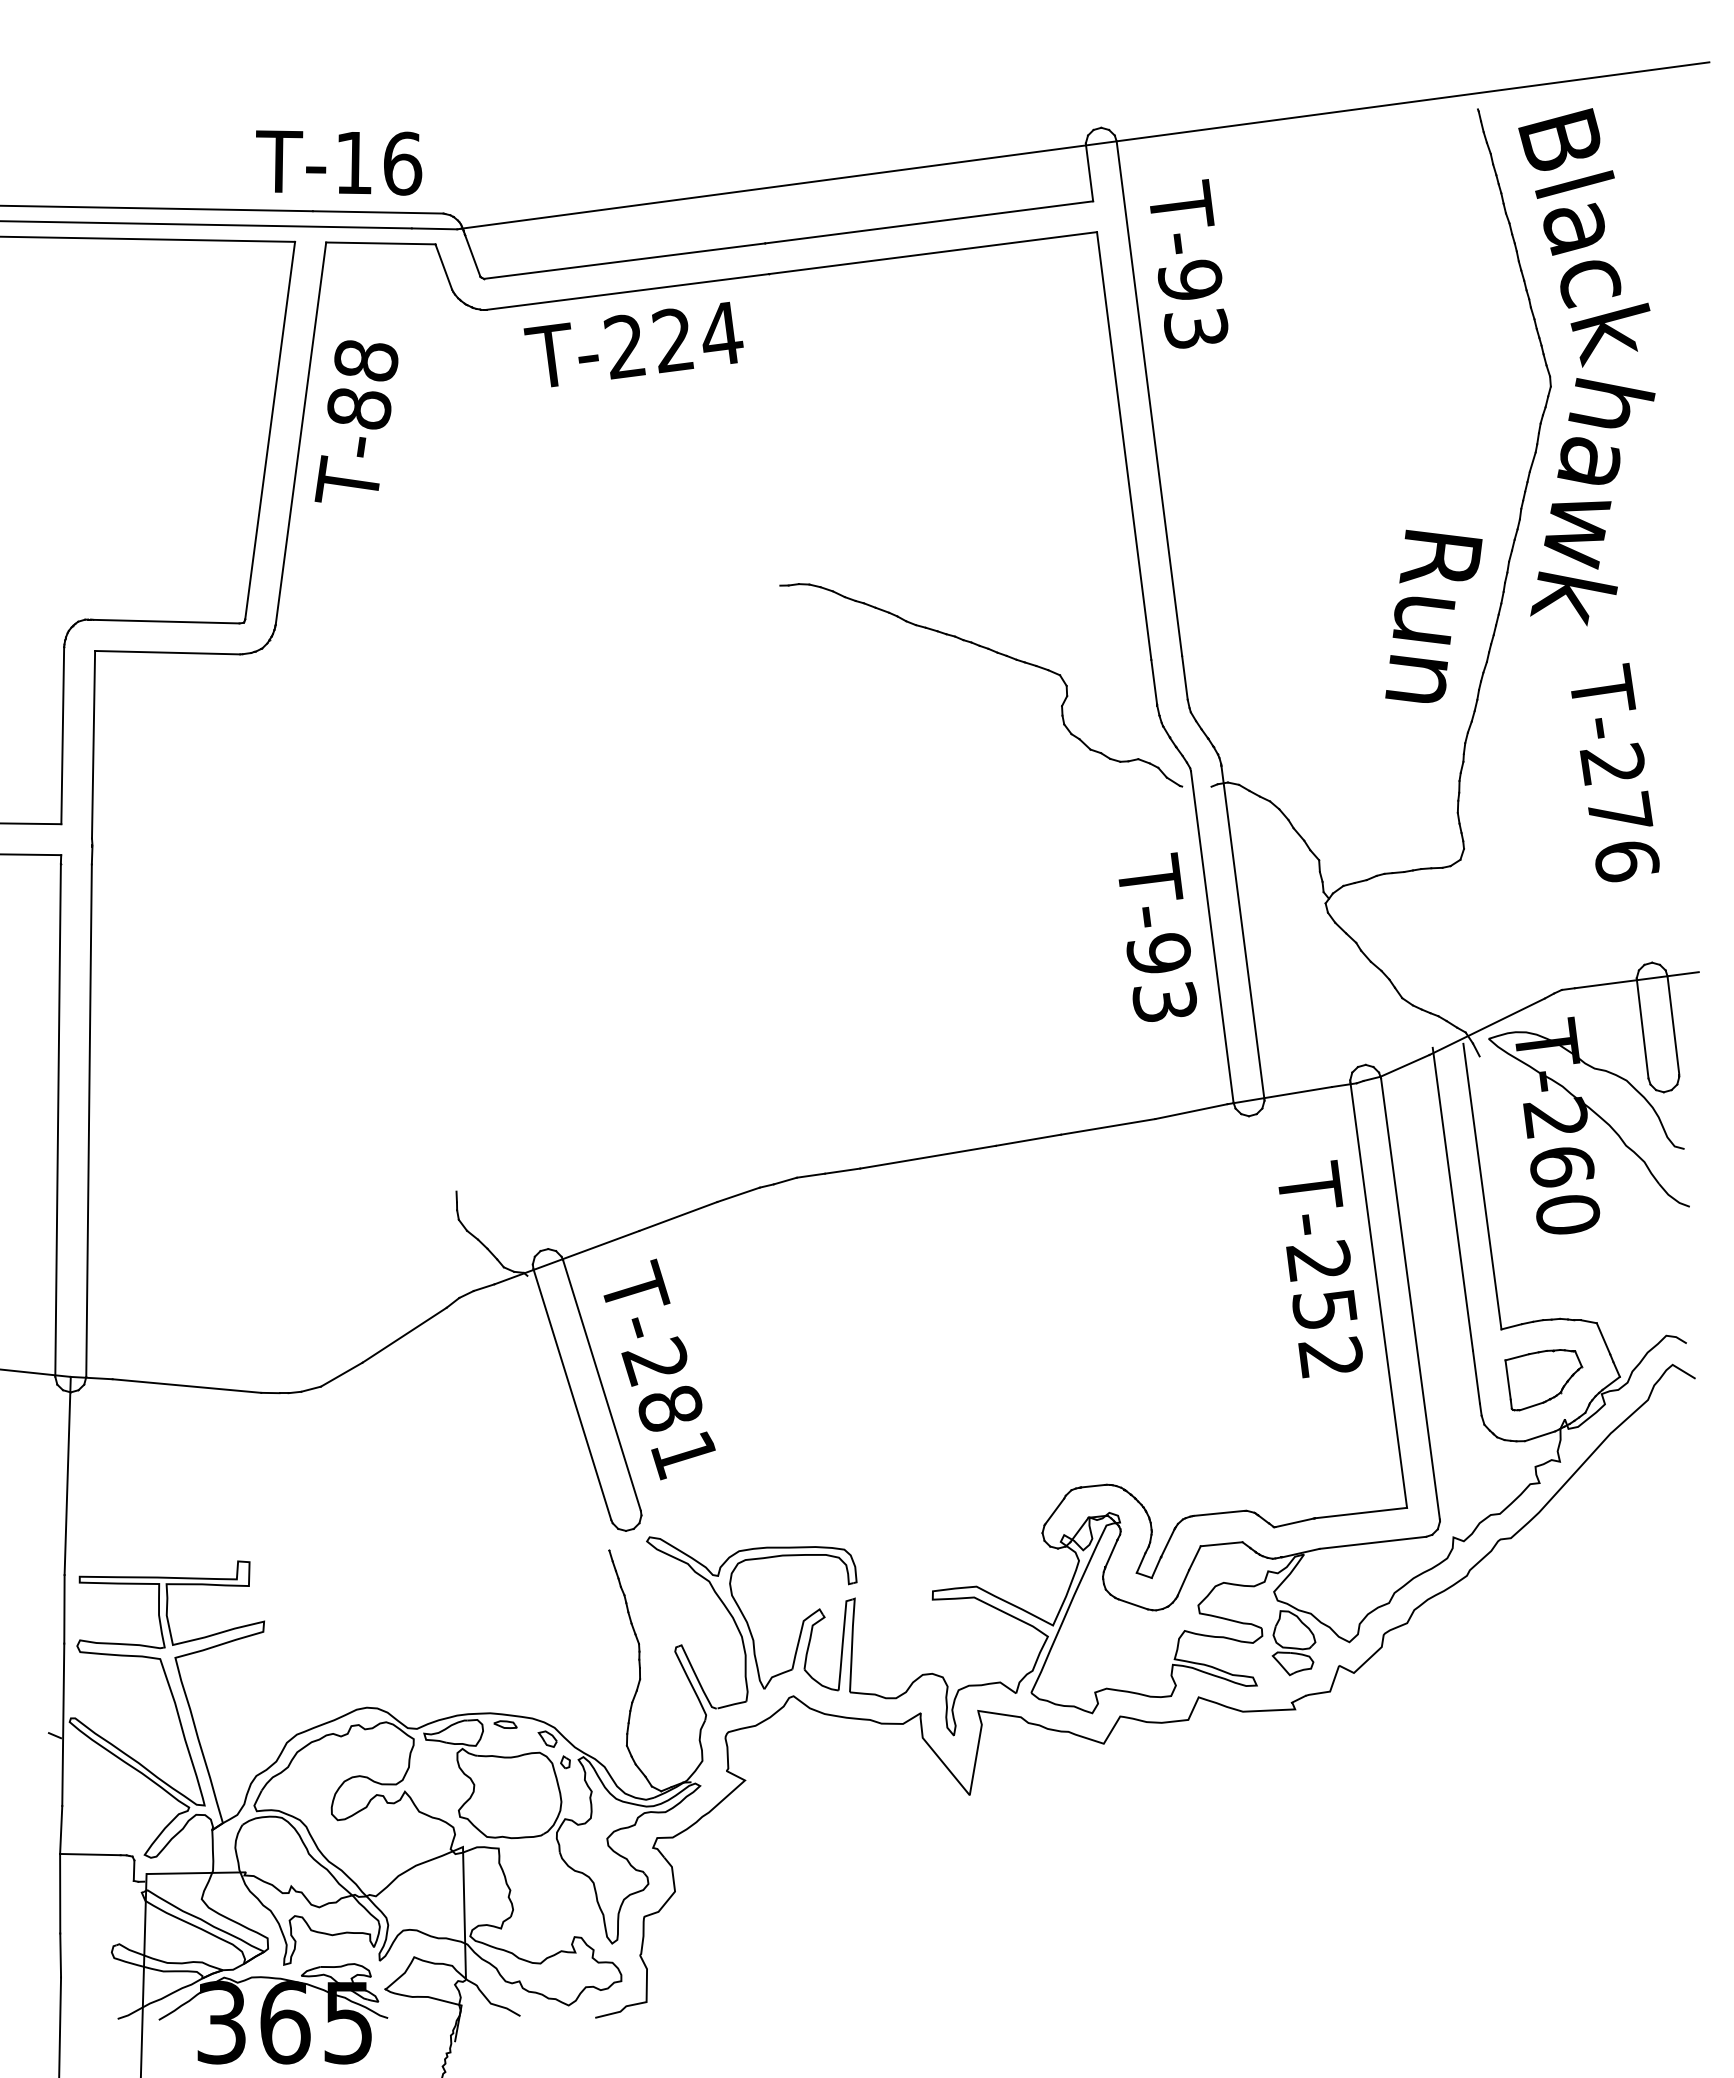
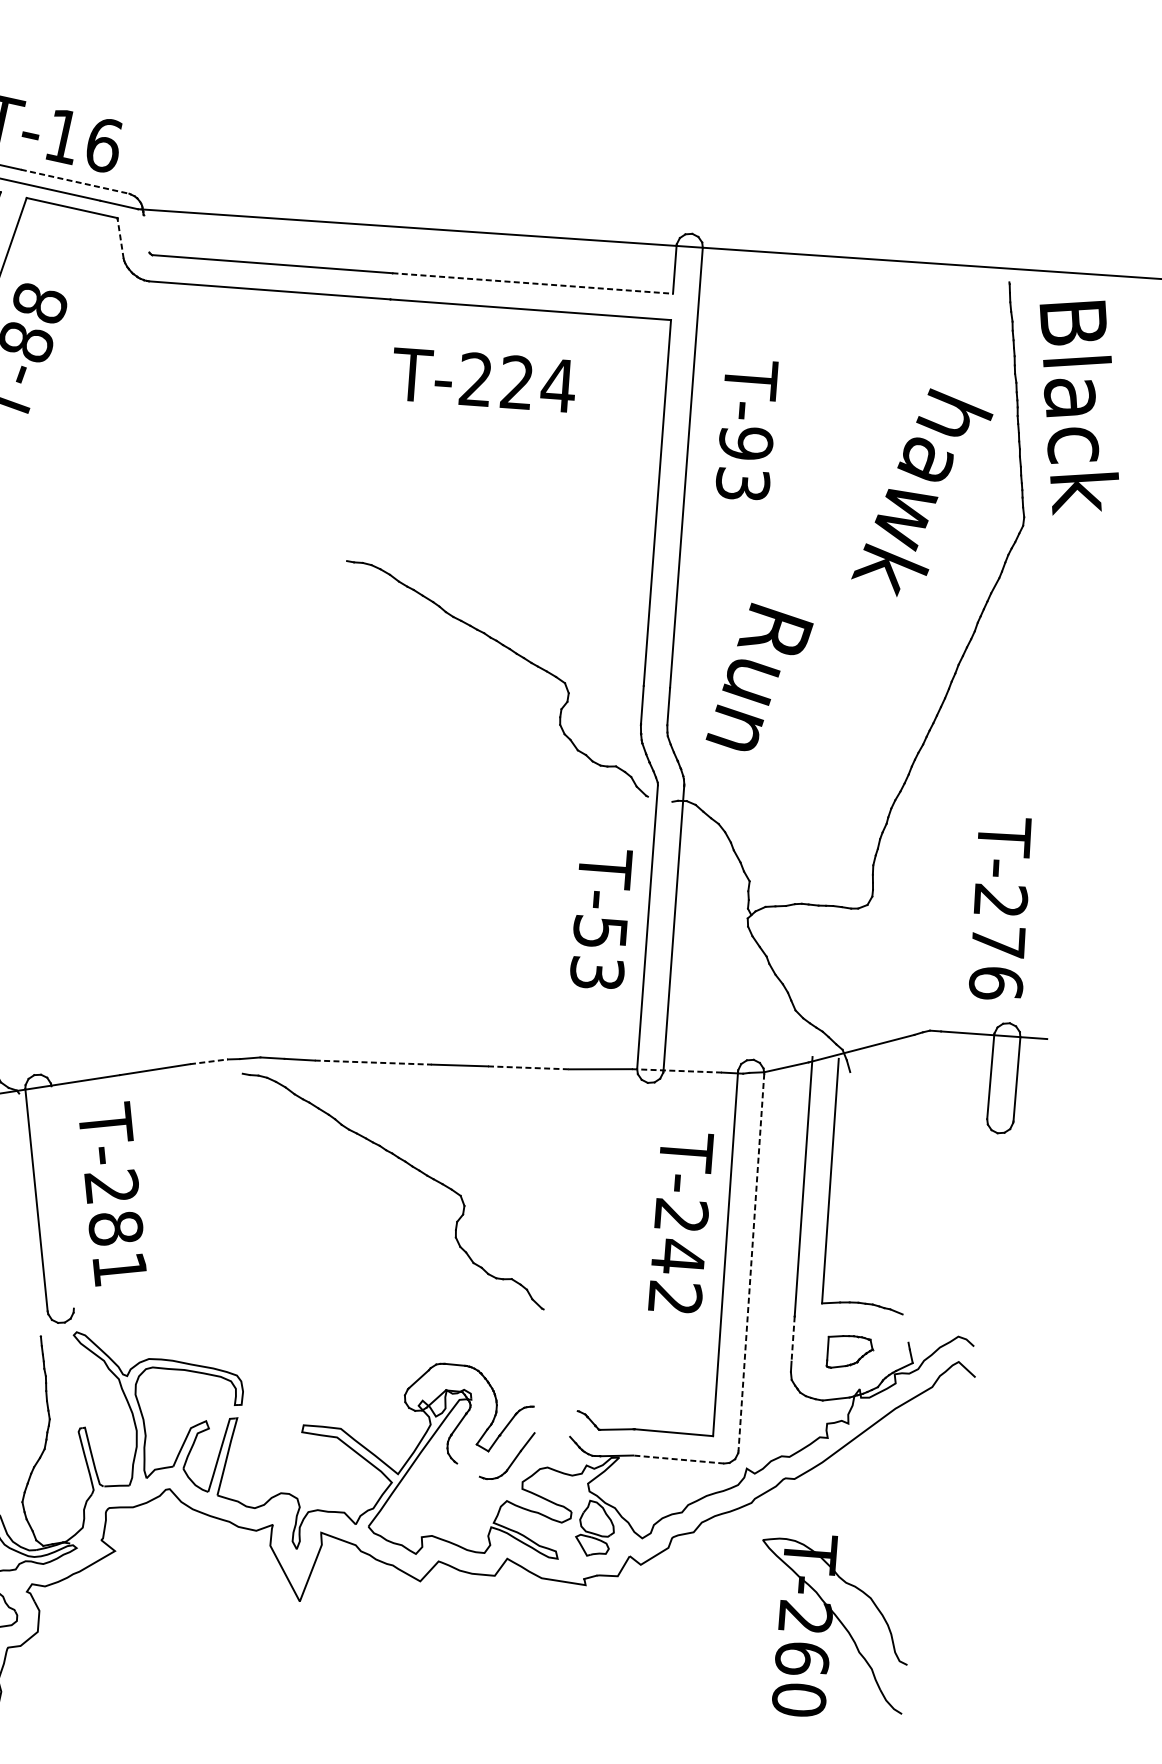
line: (378, 212) -> (75, 181), solid -> dashed
line: (929, 222) -> (533, 283), solid -> dashed
line: (472, 255) -> (146, 233), removed
text: (1189, 263) -> (748, 429), moved
line: (443, 267) -> (120, 238), solid -> dashed
text: (633, 344) -> (483, 379), moved
text: (1592, 502) -> (922, 494), moved
text: (1433, 615) -> (759, 678), moved
text: (1615, 772) -> (1001, 907), moved
text: (1158, 953) -> (599, 931), T-93 -> T-53
line: (1279, 1095) -> (676, 1070), solid -> dashed
part: (1588, 1125) -> (831, 1629), moved
line: (1108, 1126) -> (528, 1067), solid -> dashed
line: (928, 1157) -> (373, 1062), solid -> dashed
line: (739, 1194) -> (209, 1061), solid -> dashed
part: (996, 1268) -> (411, 1166), added
line: (1410, 1298) -> (751, 1262), solid -> dashed
text: (1324, 1310) -> (677, 1257), T-252 -> T-242
line: (1603, 1338) -> (905, 1328), removed
line: (1476, 1377) -> (793, 1339), solid -> dashed
part: (1543, 1380) -> (848, 1353), size x0.7
line: (601, 1384) -> (62, 1196), removed
line: (1219, 1512) -> (555, 1408), removed
line: (1372, 1542) -> (678, 1459), solid -> dashed
line: (1221, 1544) -> (552, 1435), removed
line: (1132, 1604) -> (467, 1470), removed

